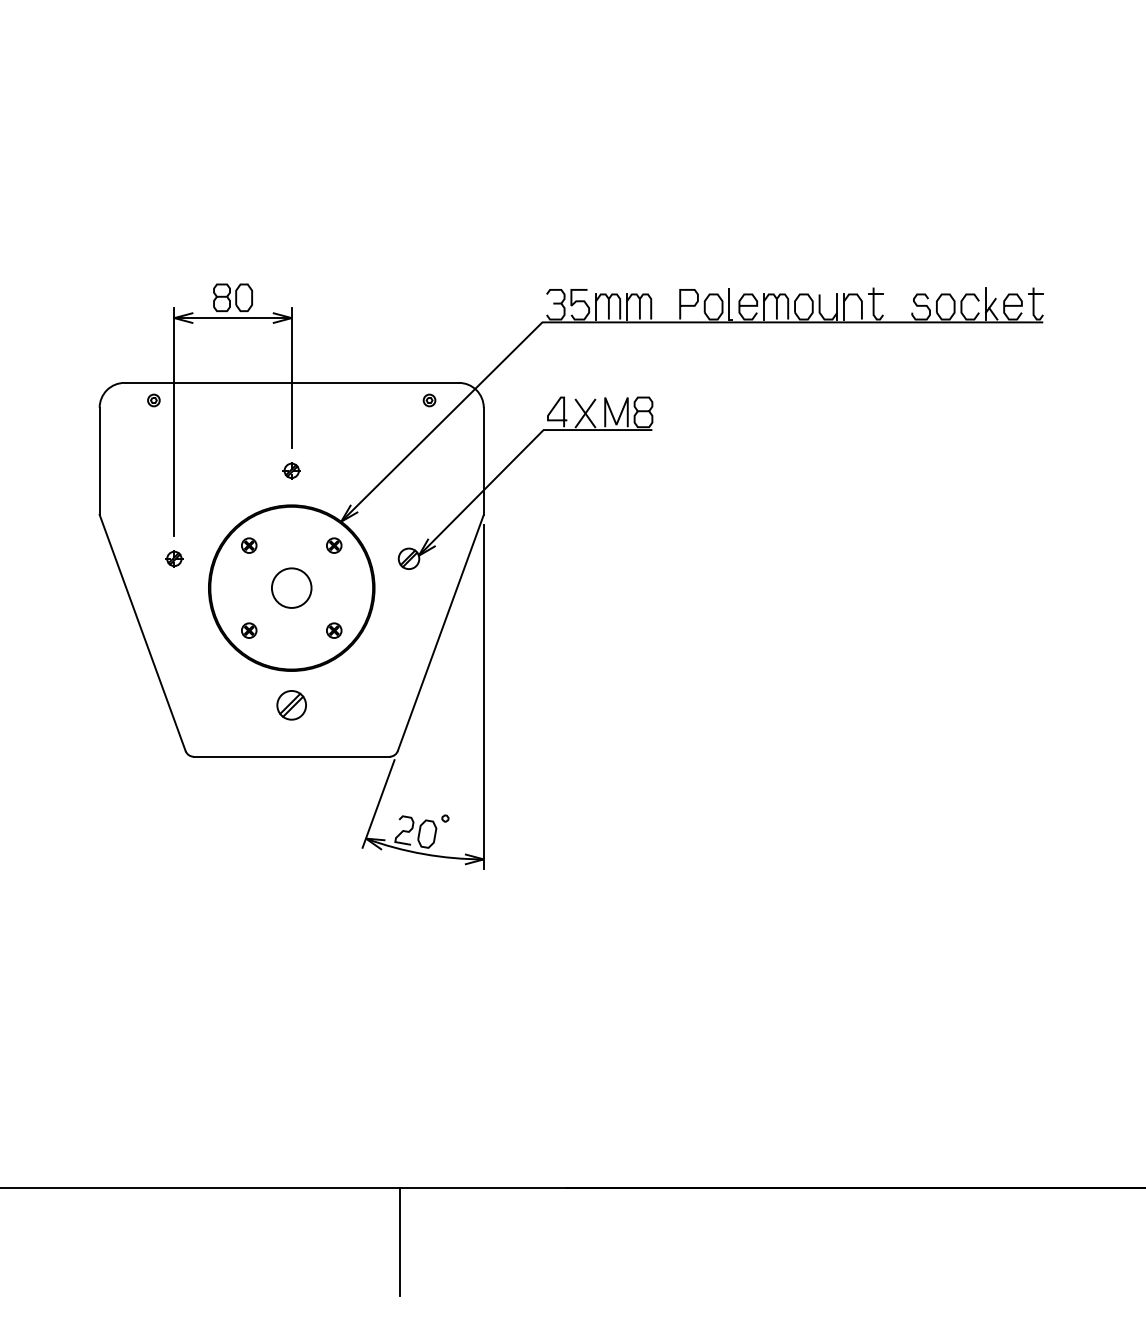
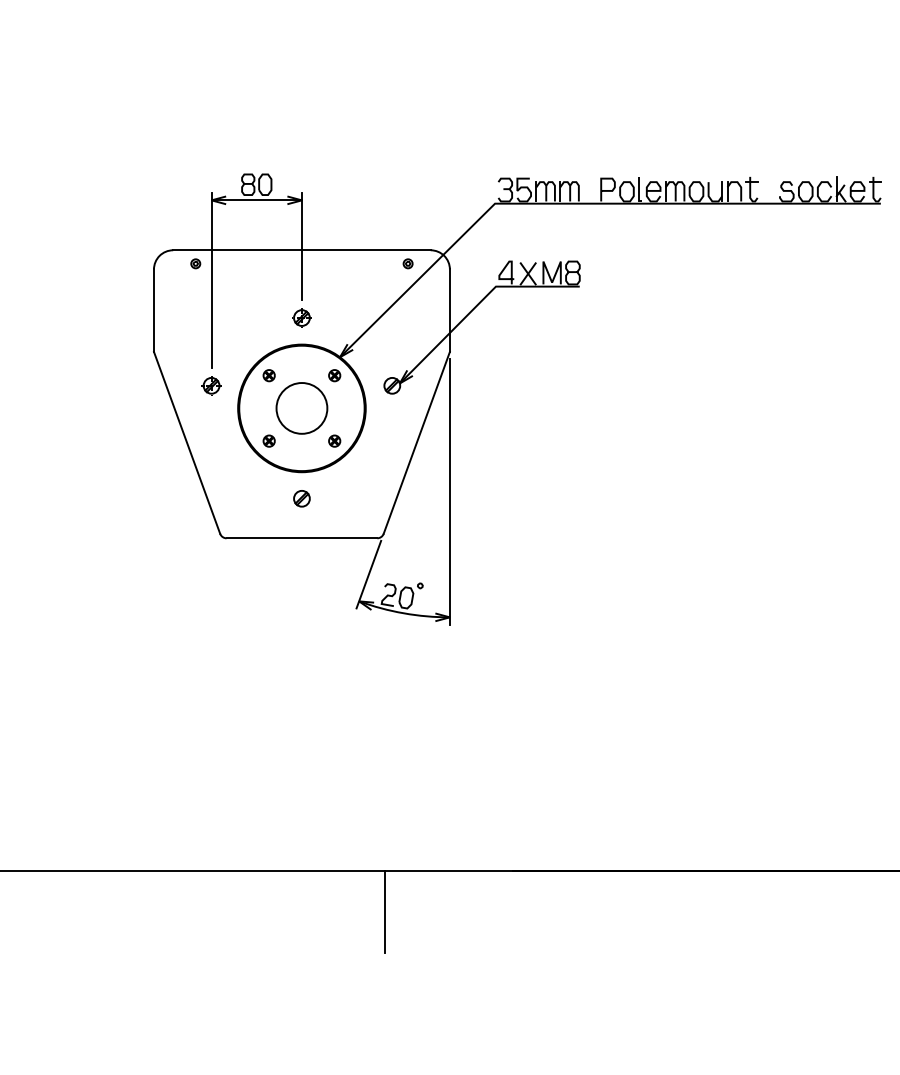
part: (291, 470) -> (301, 317), size x1.43
part: (174, 558) -> (211, 385), size x1.43
circle: (291, 588) -> (301, 408), size x1.67
part: (291, 705) -> (301, 498), size x0.71

